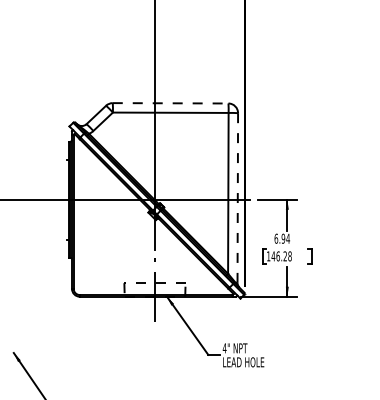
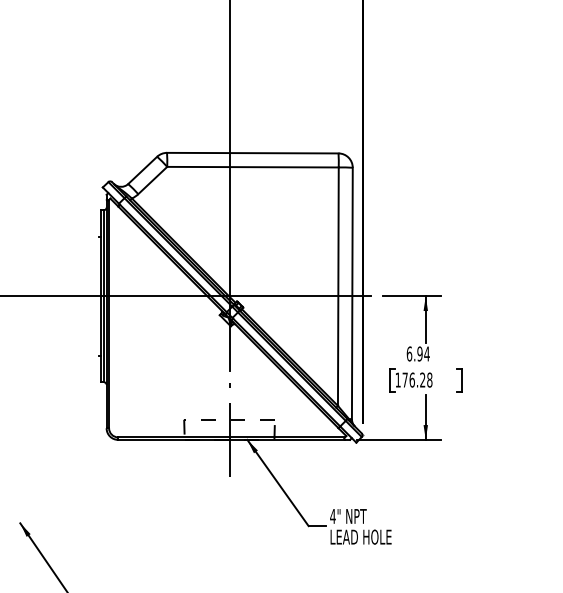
line: (170, 103) -> (252, 153), dashed -> solid
line: (237, 197) -> (351, 292), dashed -> solid
text: (273, 256) -> (405, 380), 146.28 -> 176.28

